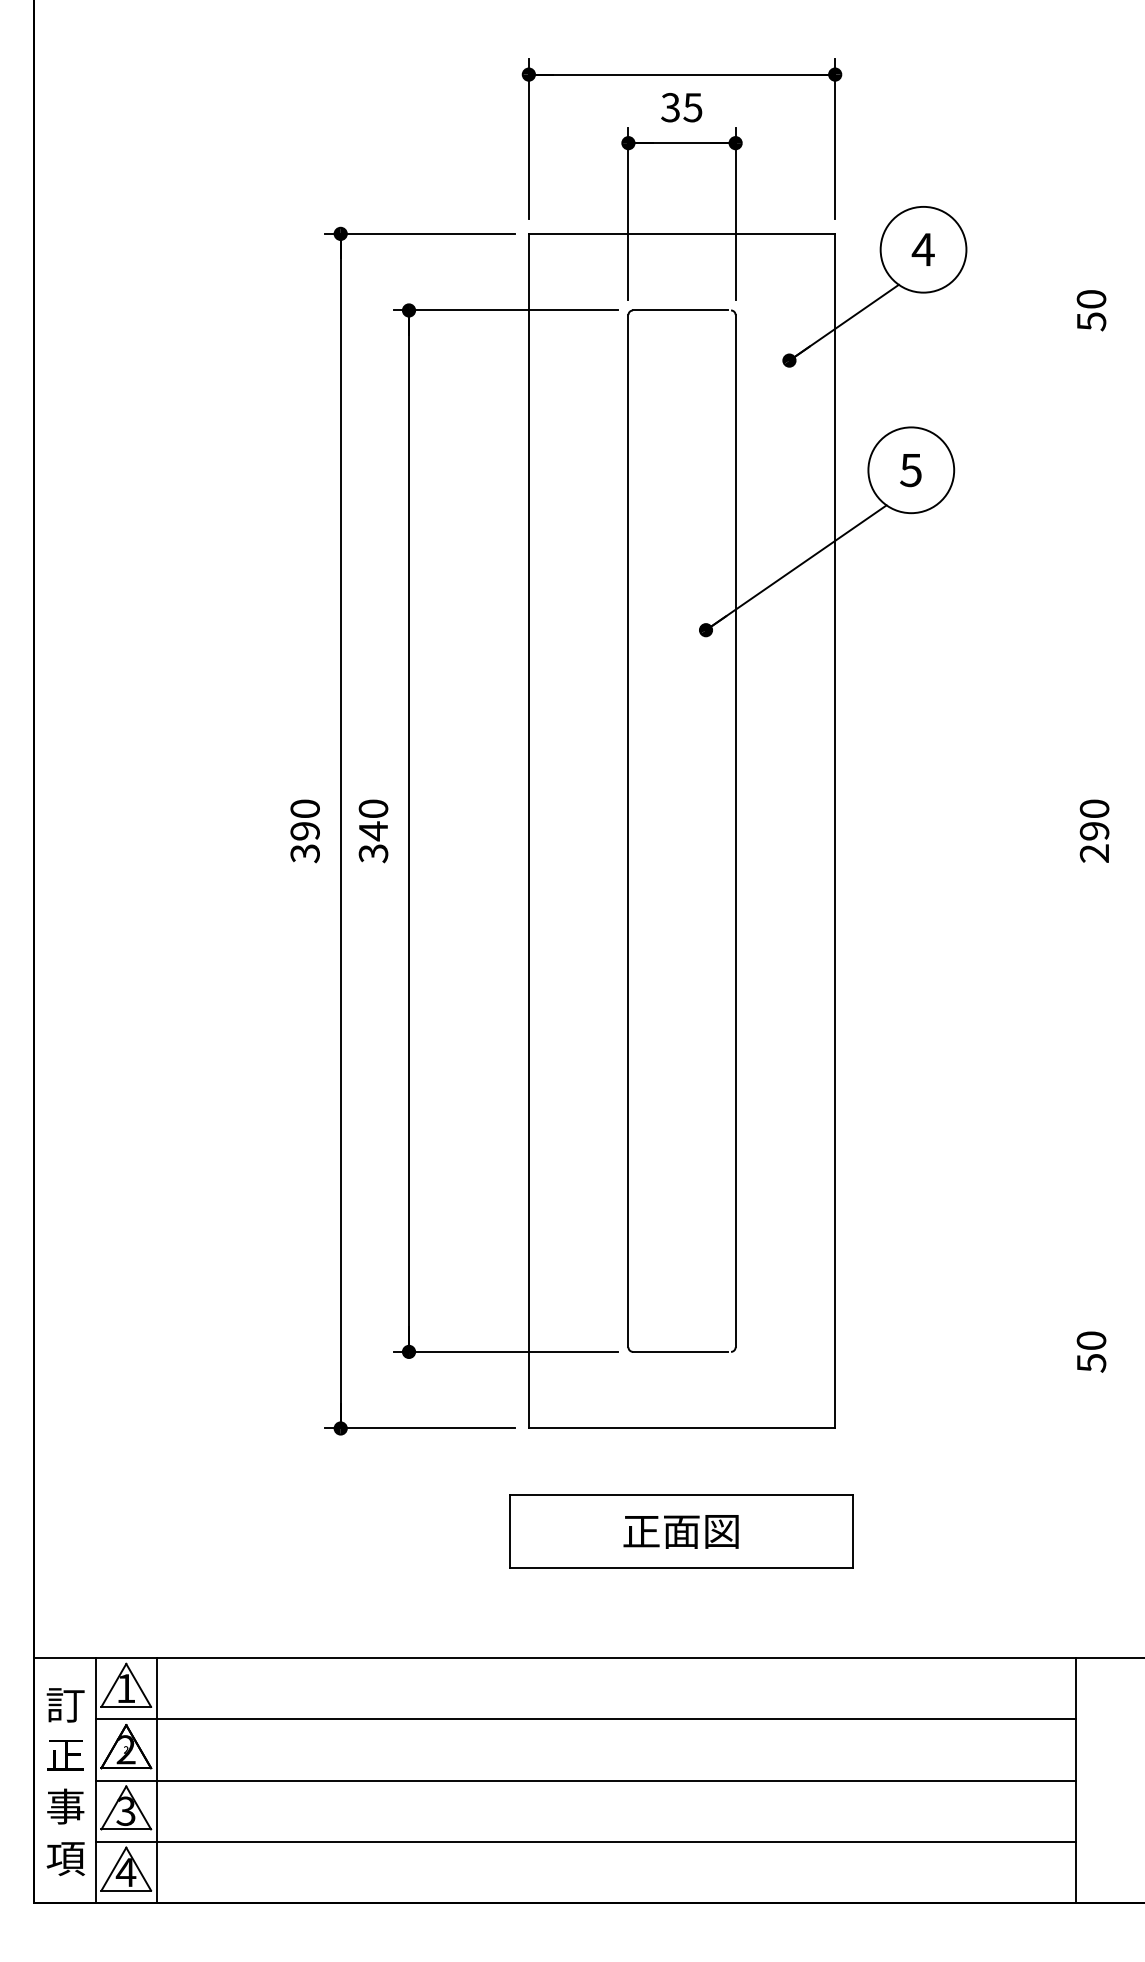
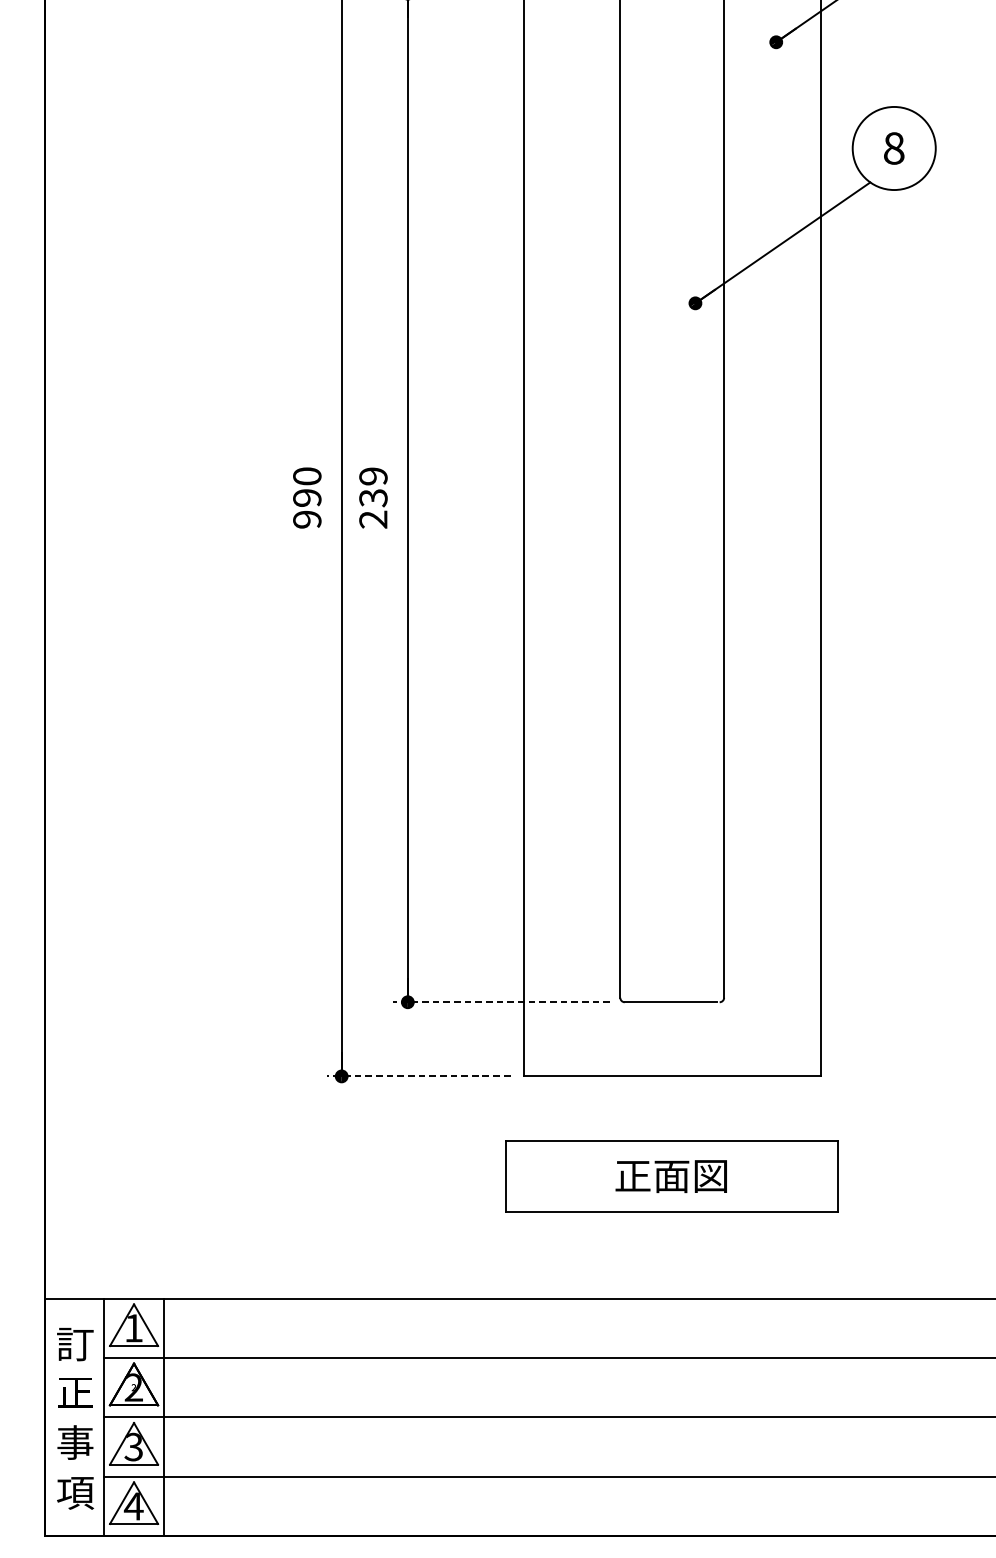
text: (910, 470) -> (893, 148), 5 -> 8
text: (373, 831) -> (373, 498), 340 -> 239
text: (304, 853) -> (306, 519), 390 -> 990
line: (505, 1351) -> (501, 1001), solid -> dashed
line: (420, 1428) -> (418, 1076), solid -> dashed

